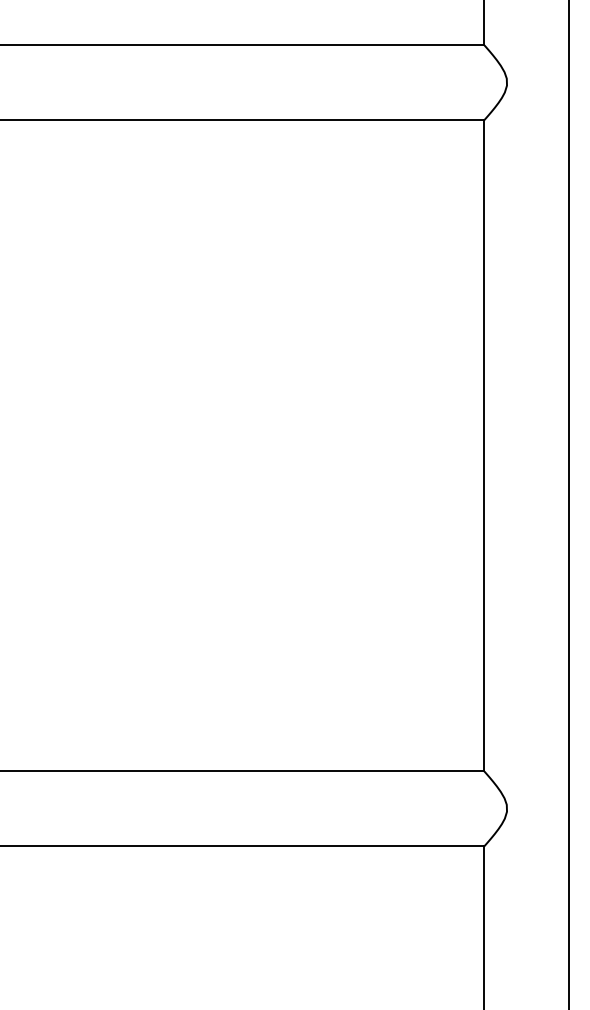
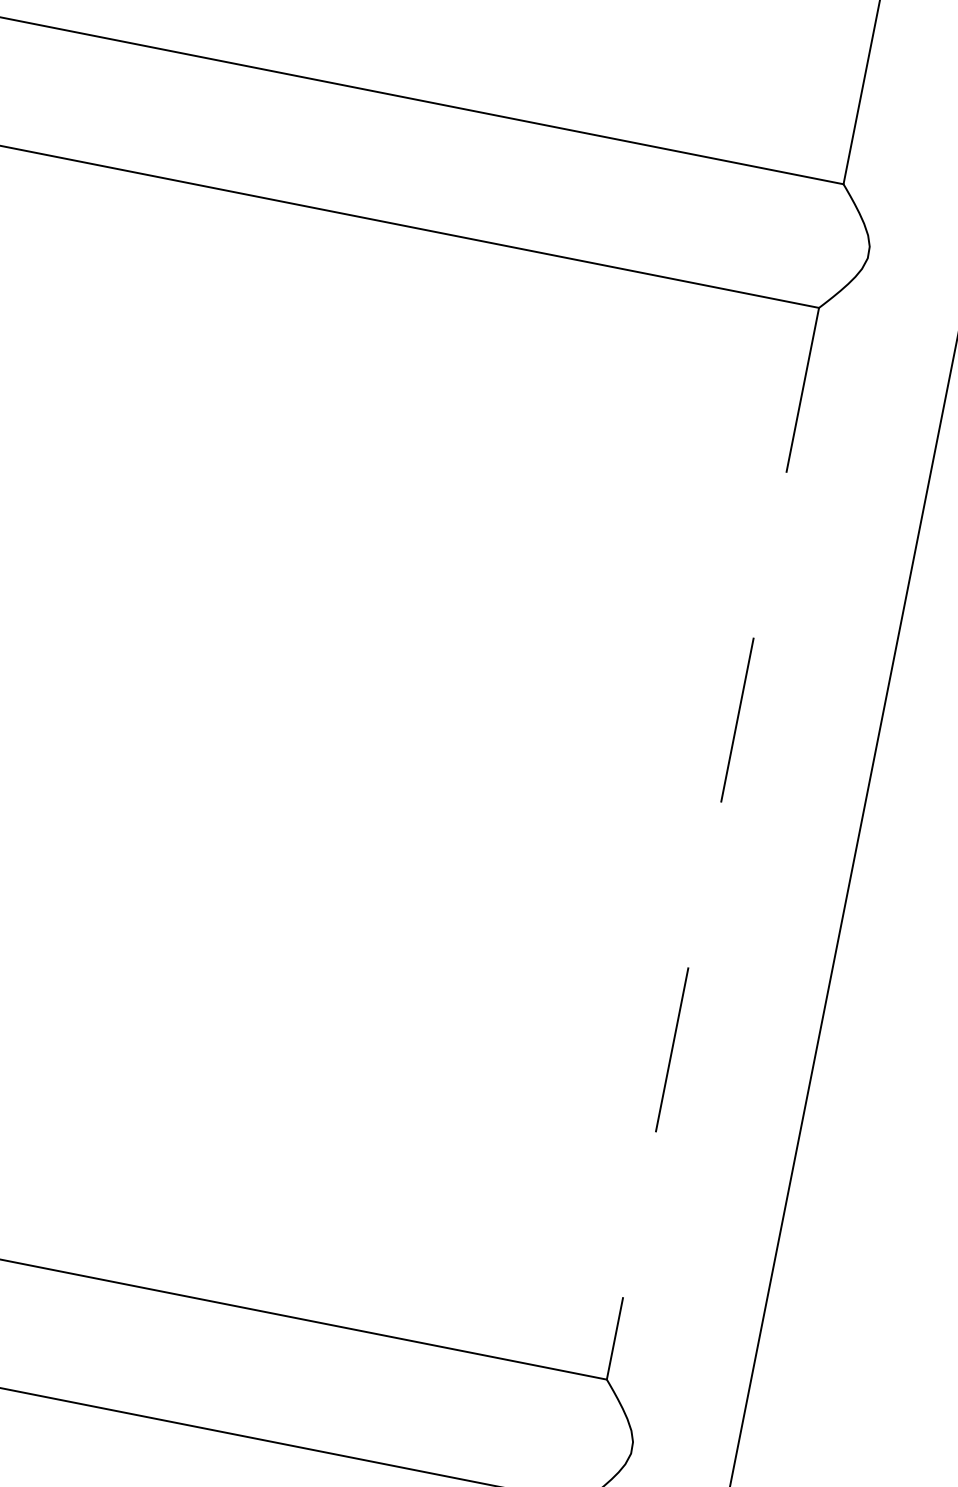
line: (484, 445) -> (713, 843), solid -> dashed

